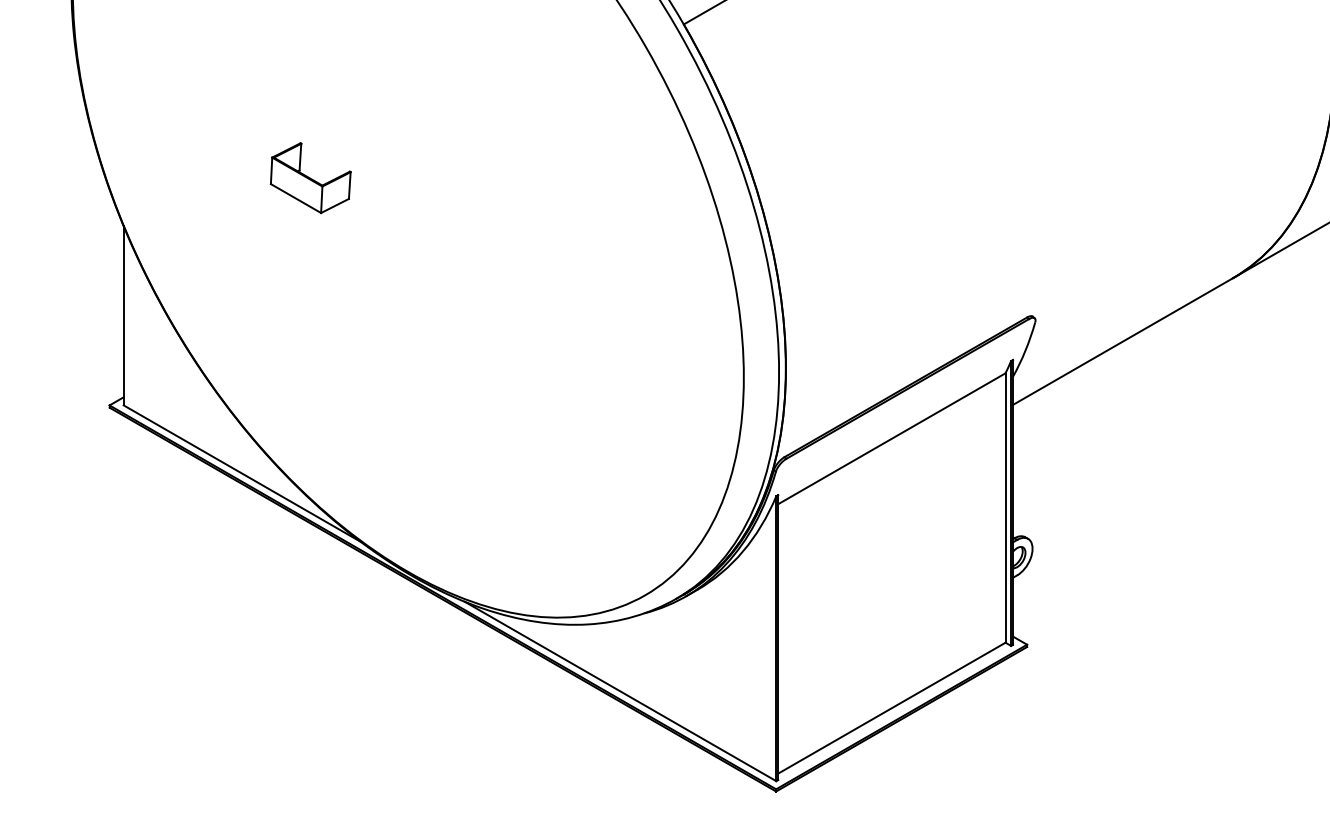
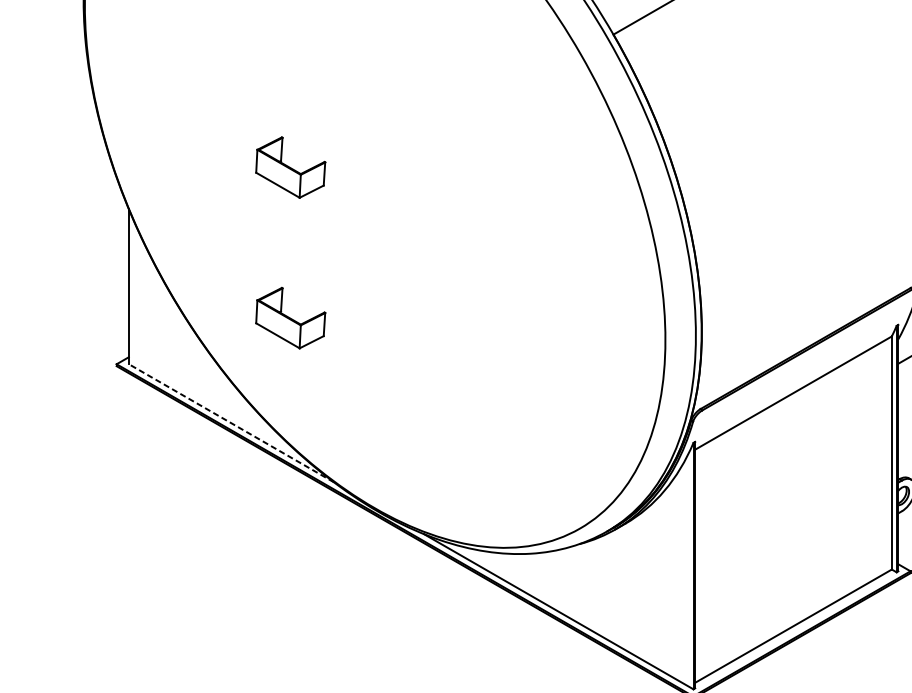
part: (310, 352) -> (290, 318), added
line: (242, 473) -> (231, 423), solid -> dashed

